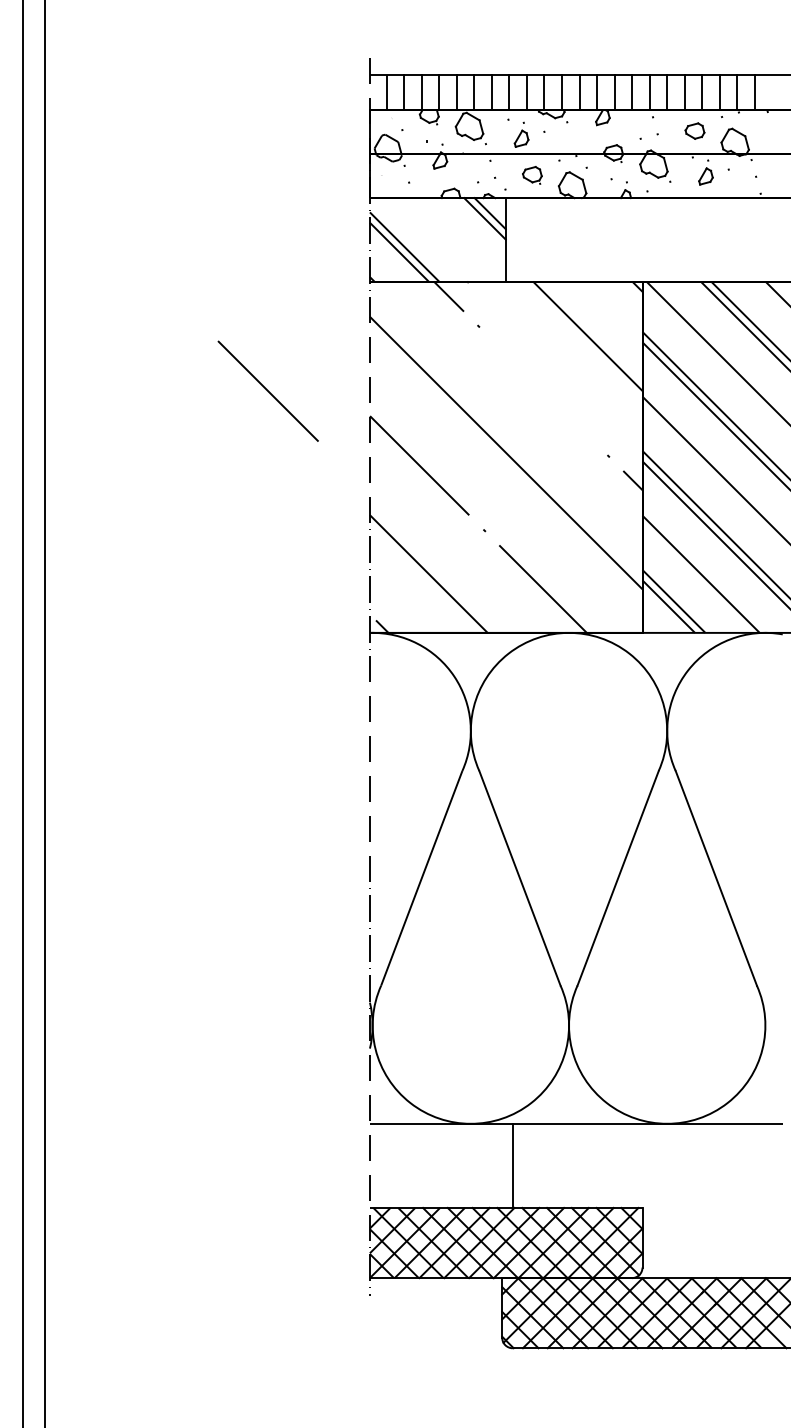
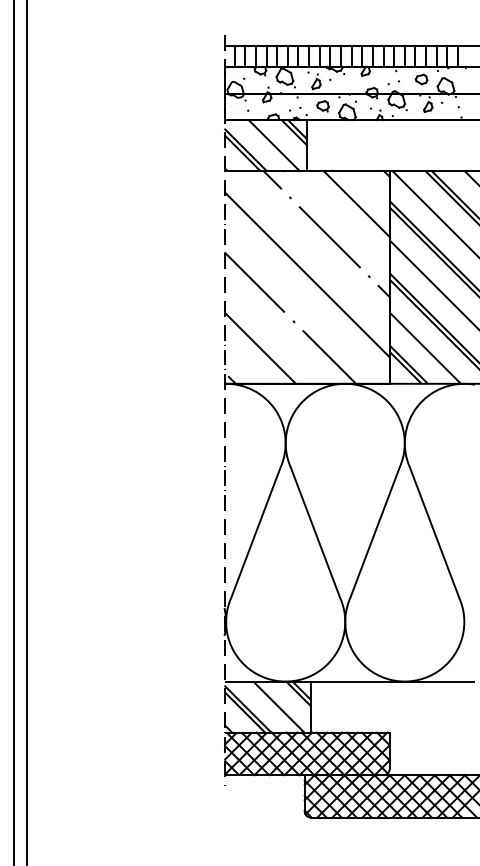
line: (450, 239) -> (273, 145), added
line: (267, 391) -> (329, 237), moved
hatch: (440, 1164) -> (267, 706), added

